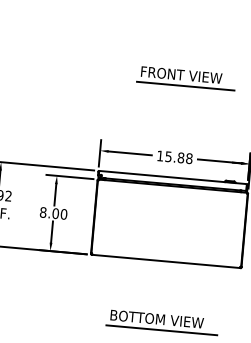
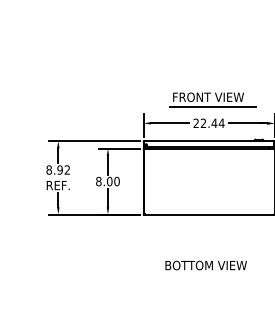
part: (185, 78) -> (212, 99), moved
text: (174, 157) -> (208, 123), 15.88 -> 22.44
line: (161, 329) -> (210, 274), removed

